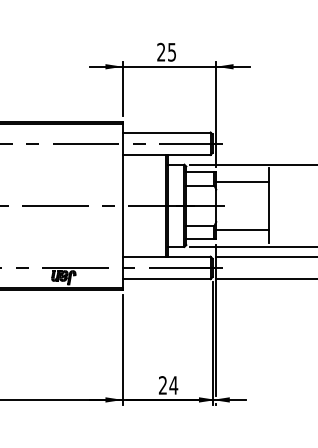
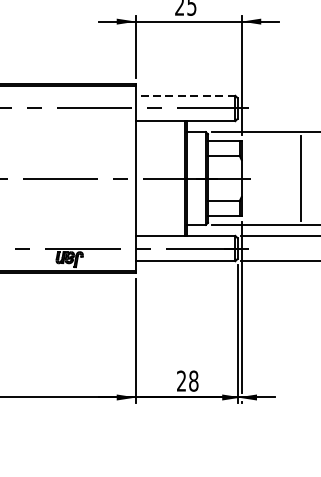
line: (166, 132) -> (185, 95), solid -> dashed
line: (242, 181) -> (271, 151), removed
line: (242, 230) -> (271, 206), removed
text: (173, 385) -> (193, 381), 24 -> 28

